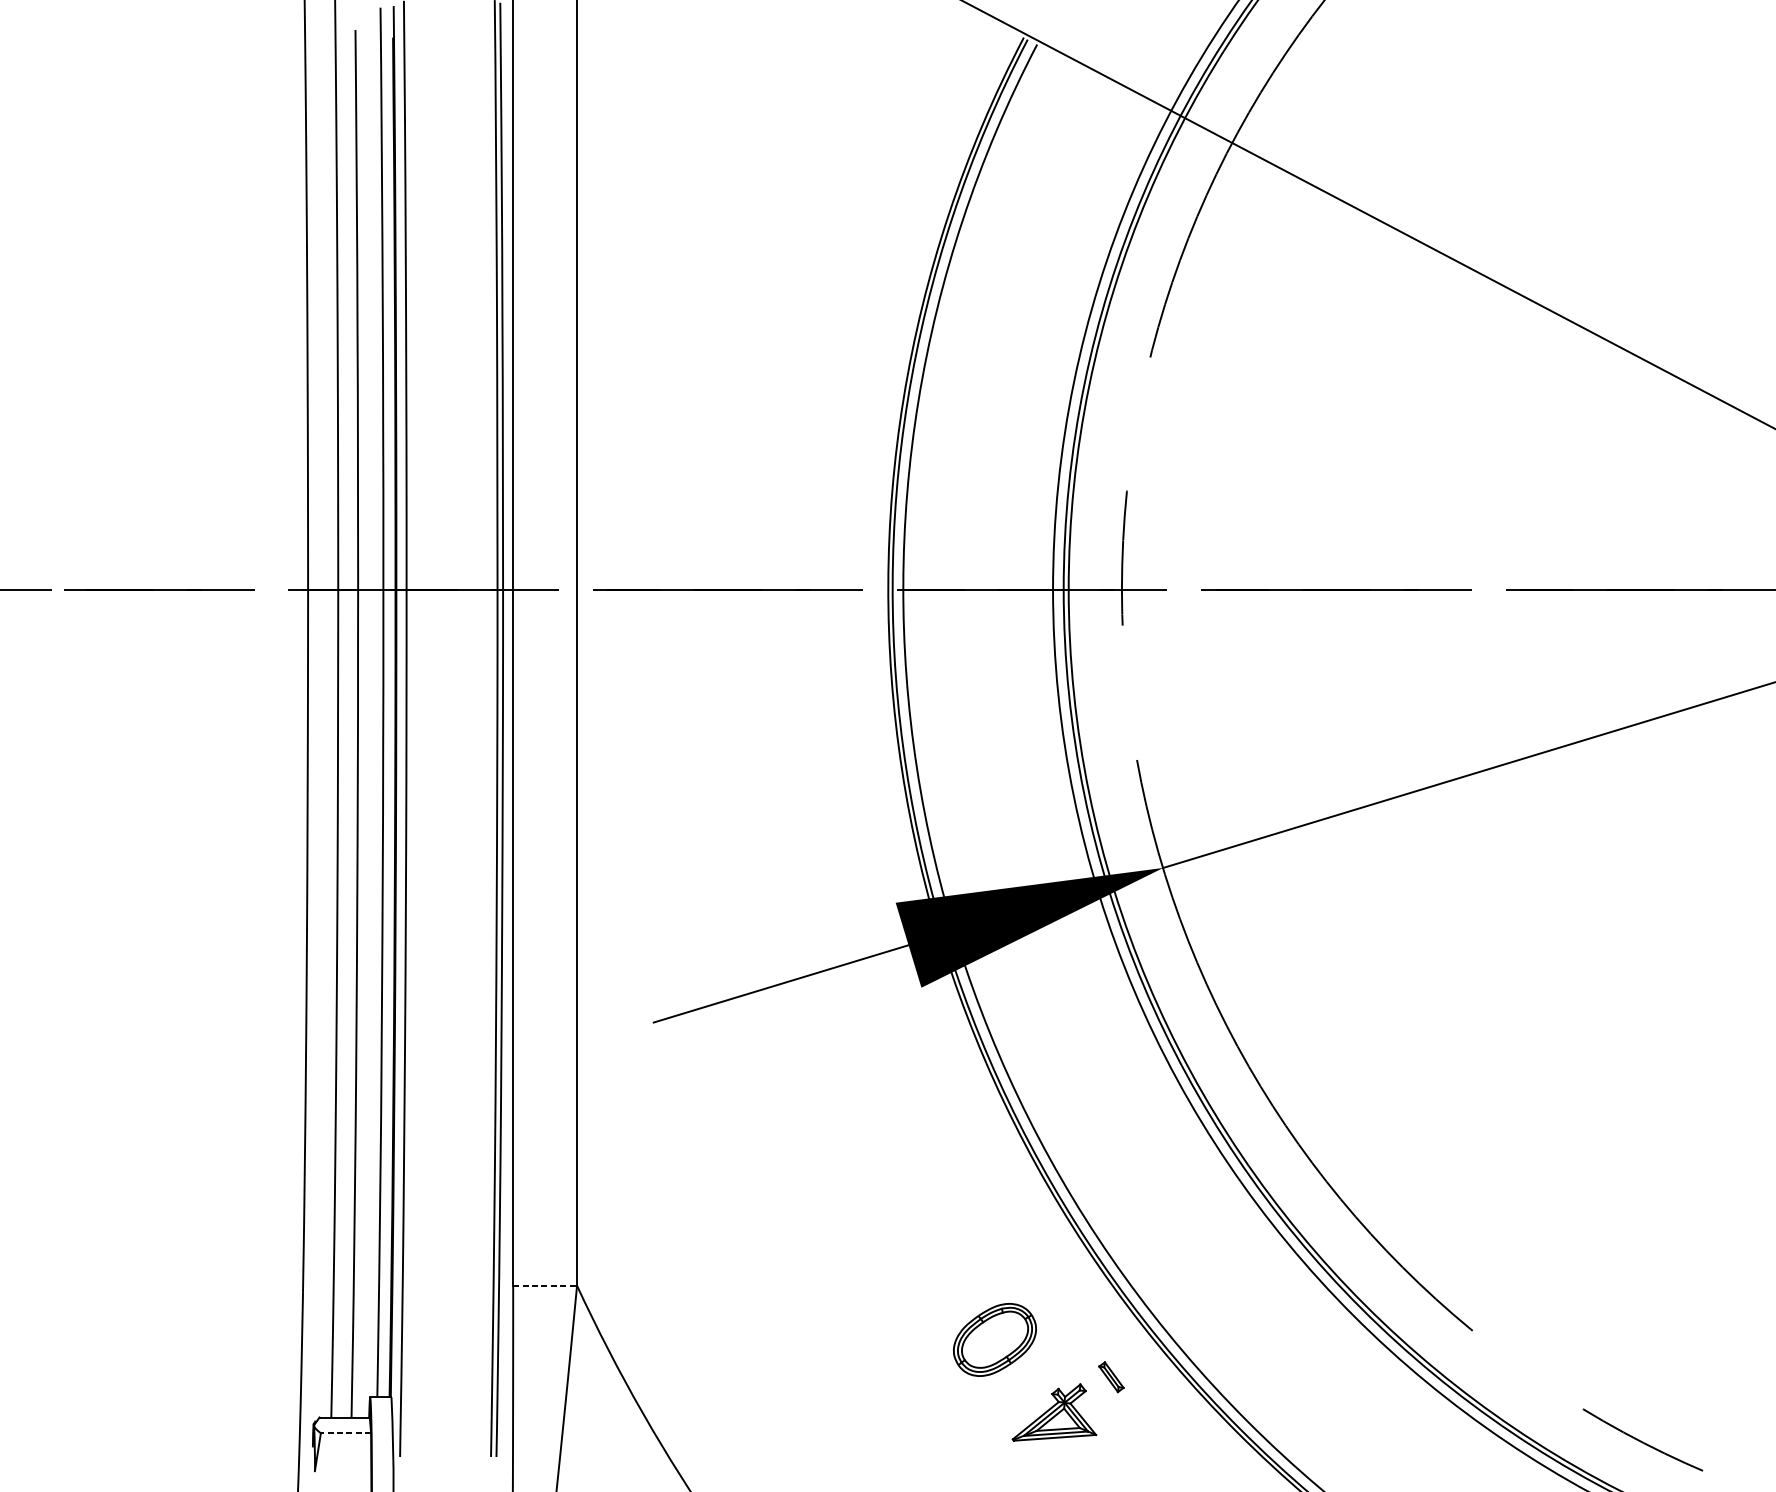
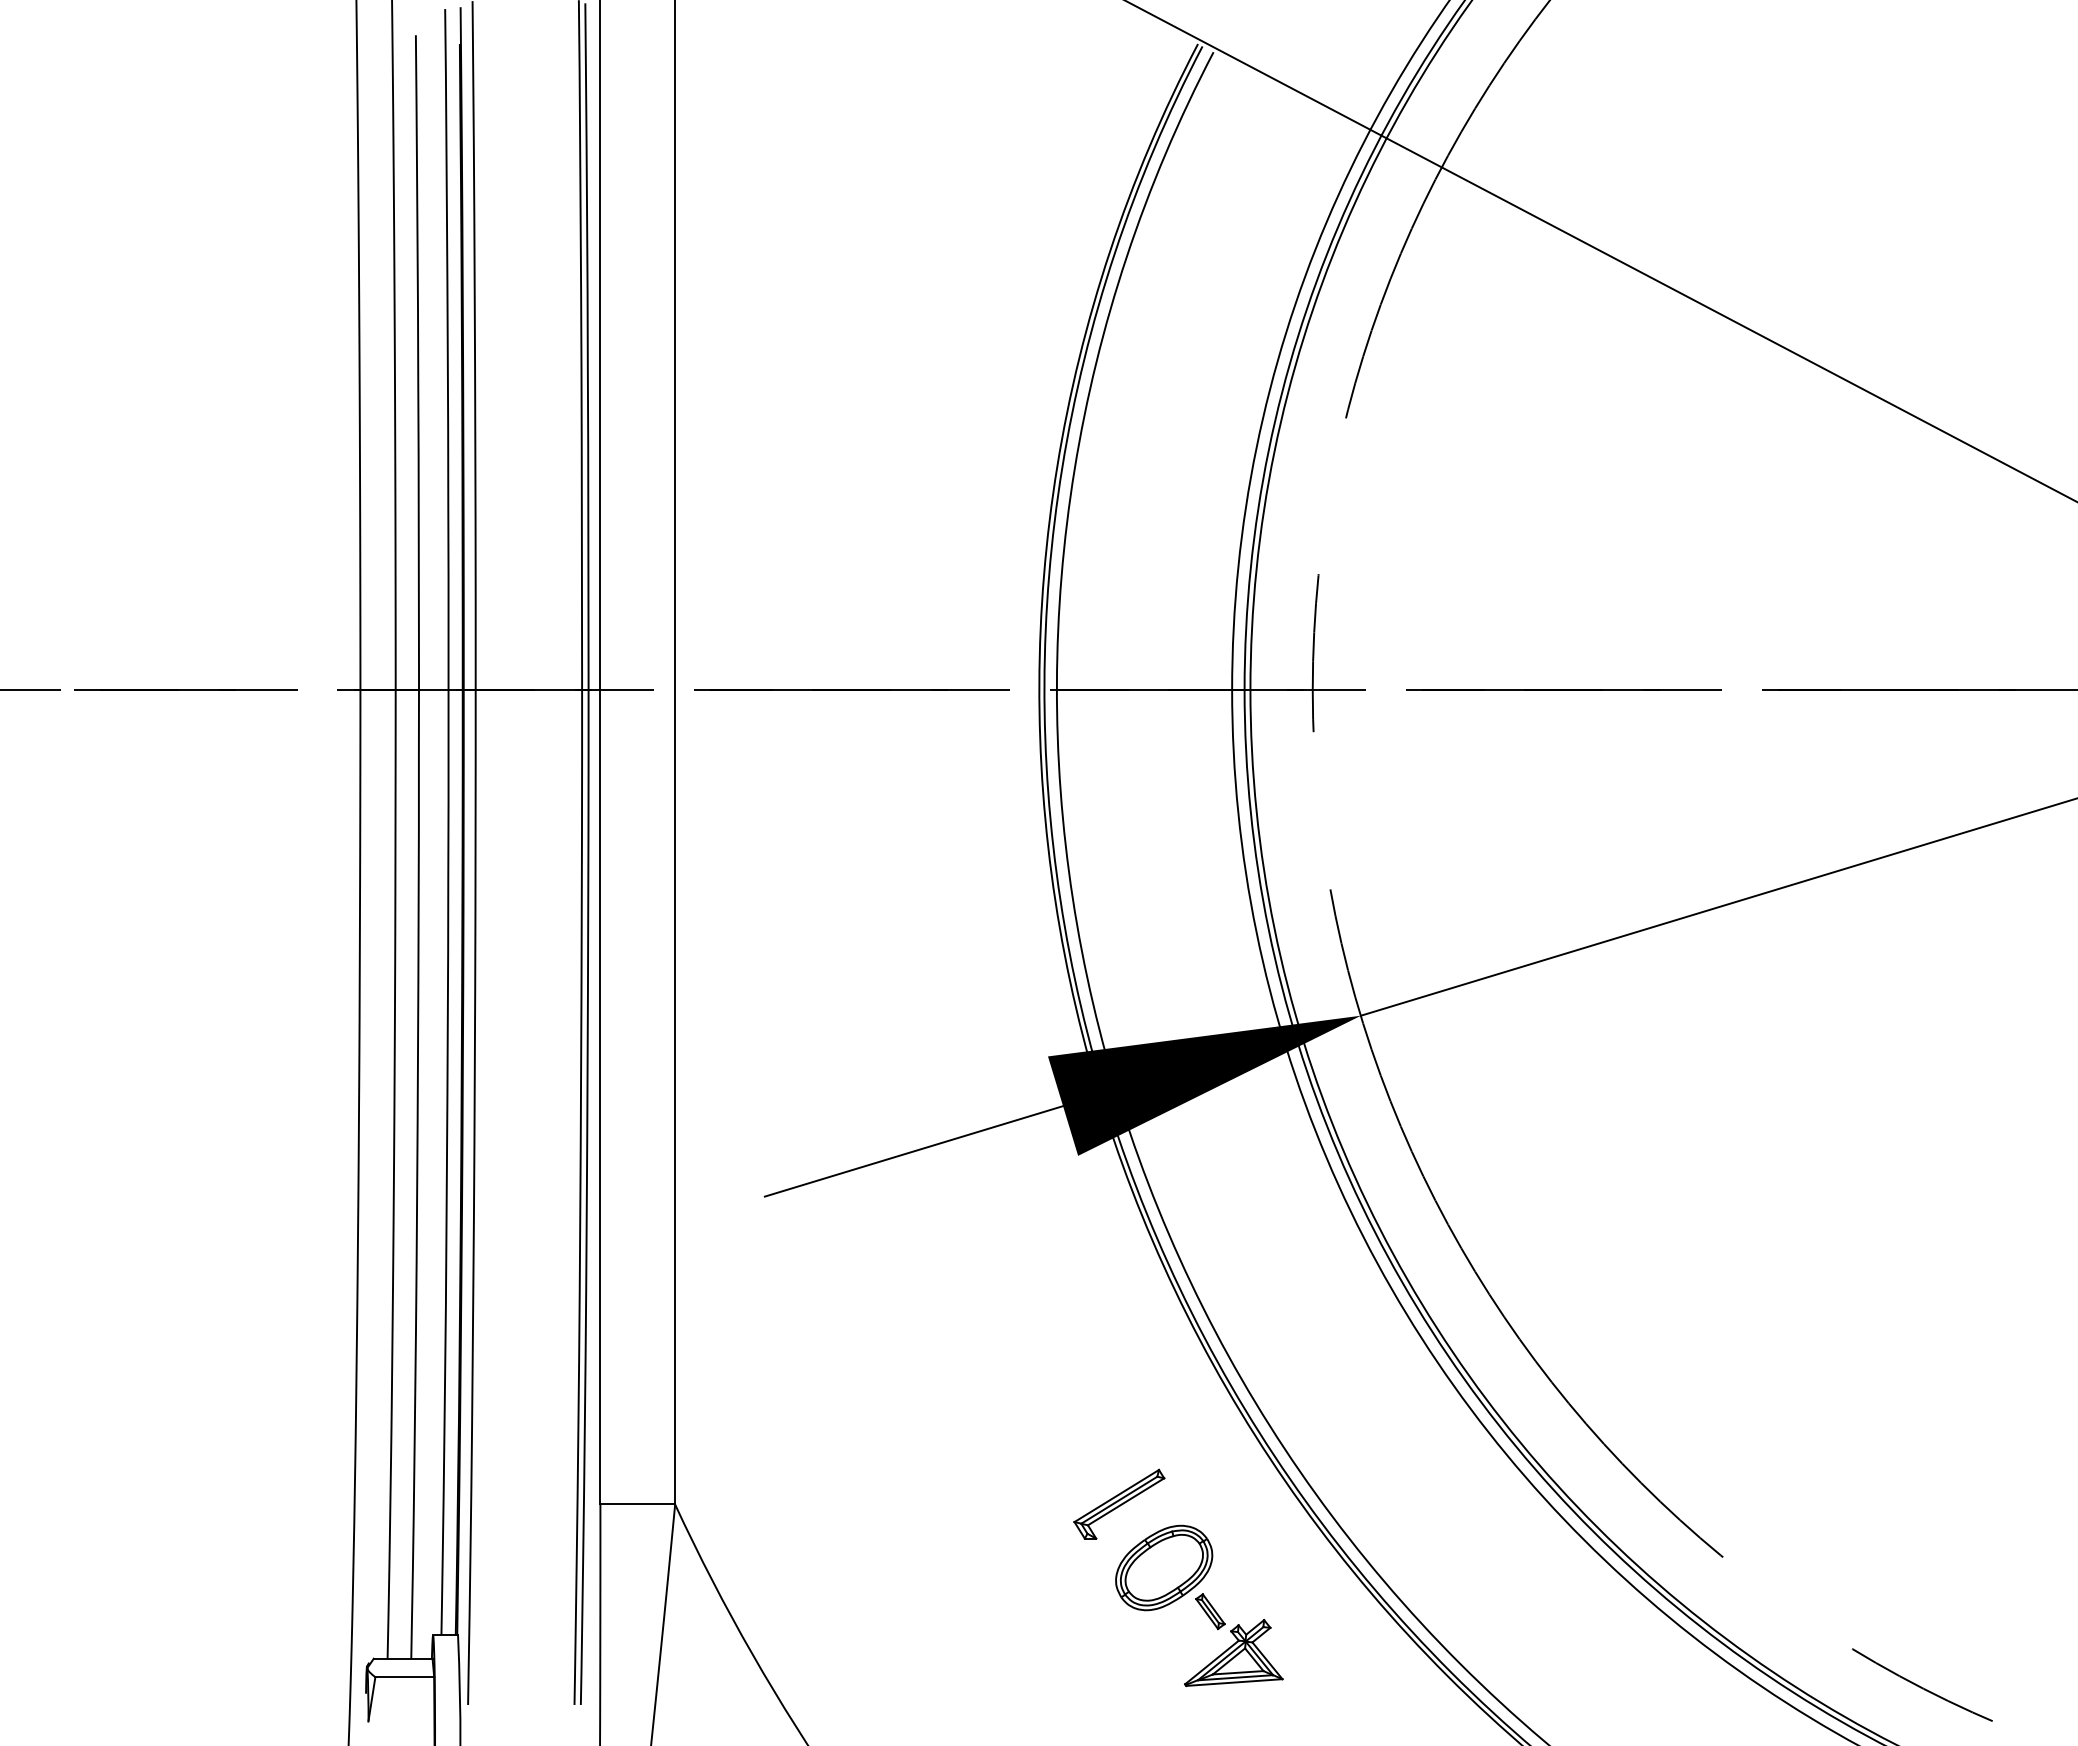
part: (956, 1284) -> (1119, 1503), added
line: (545, 1285) -> (638, 1504), dashed -> solid
part: (1111, 1377) -> (1210, 1611), moved
line: (345, 1433) -> (404, 1677), dashed -> solid

